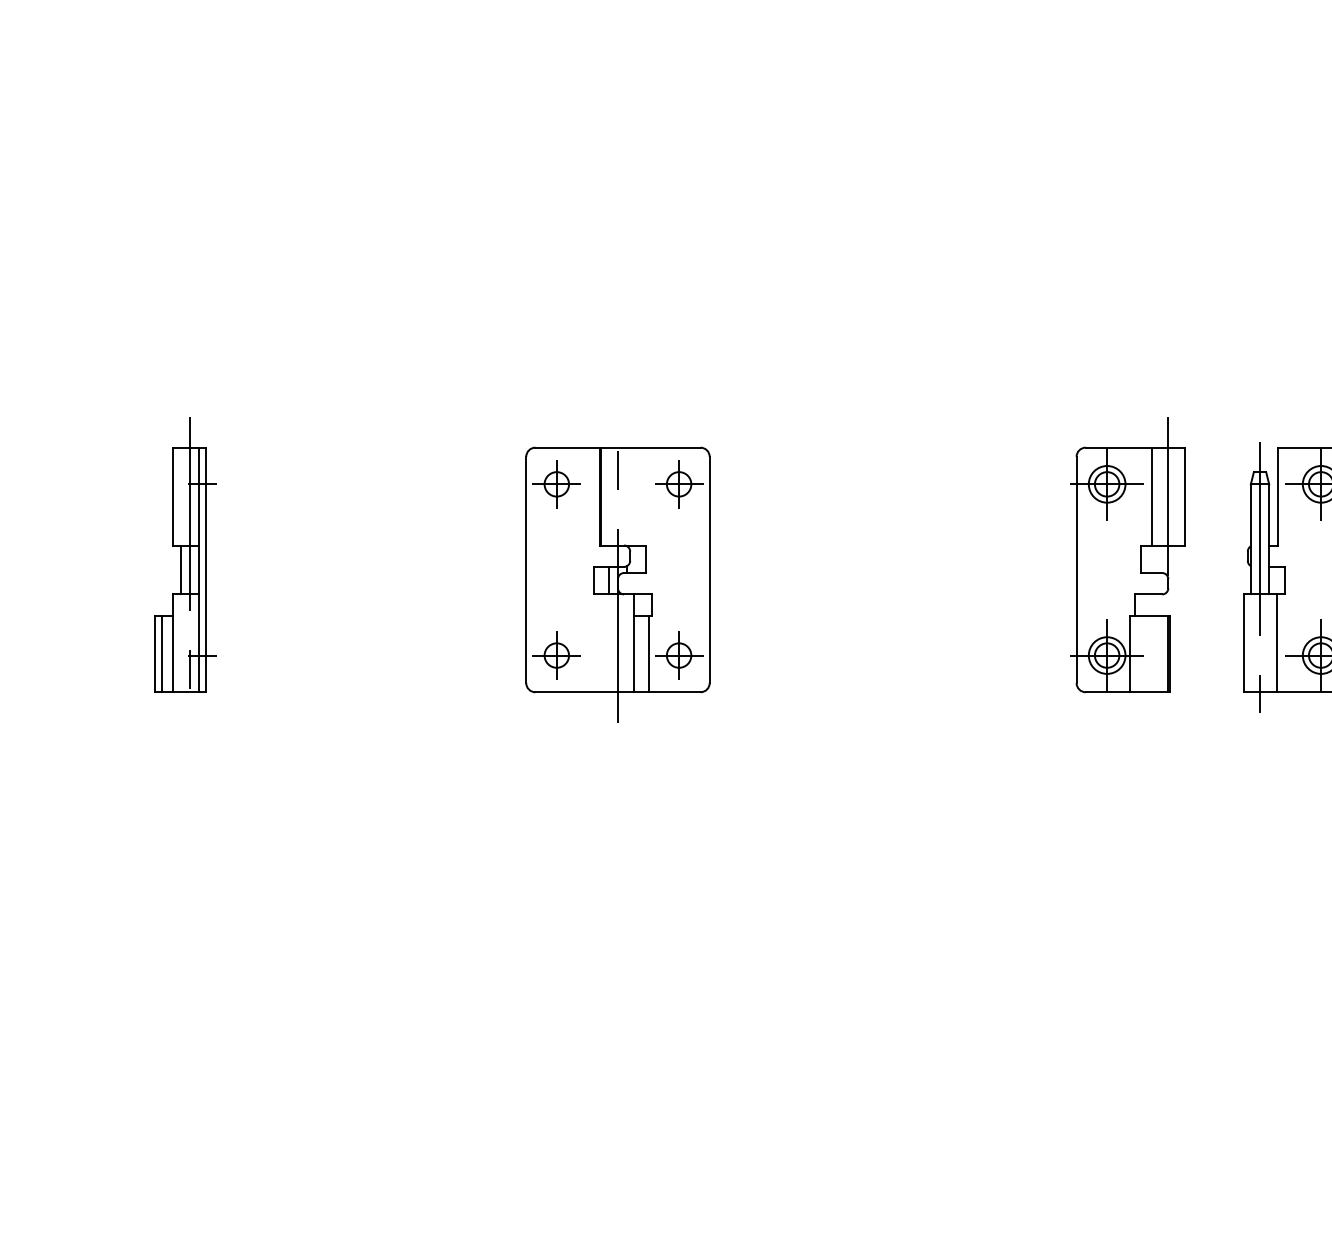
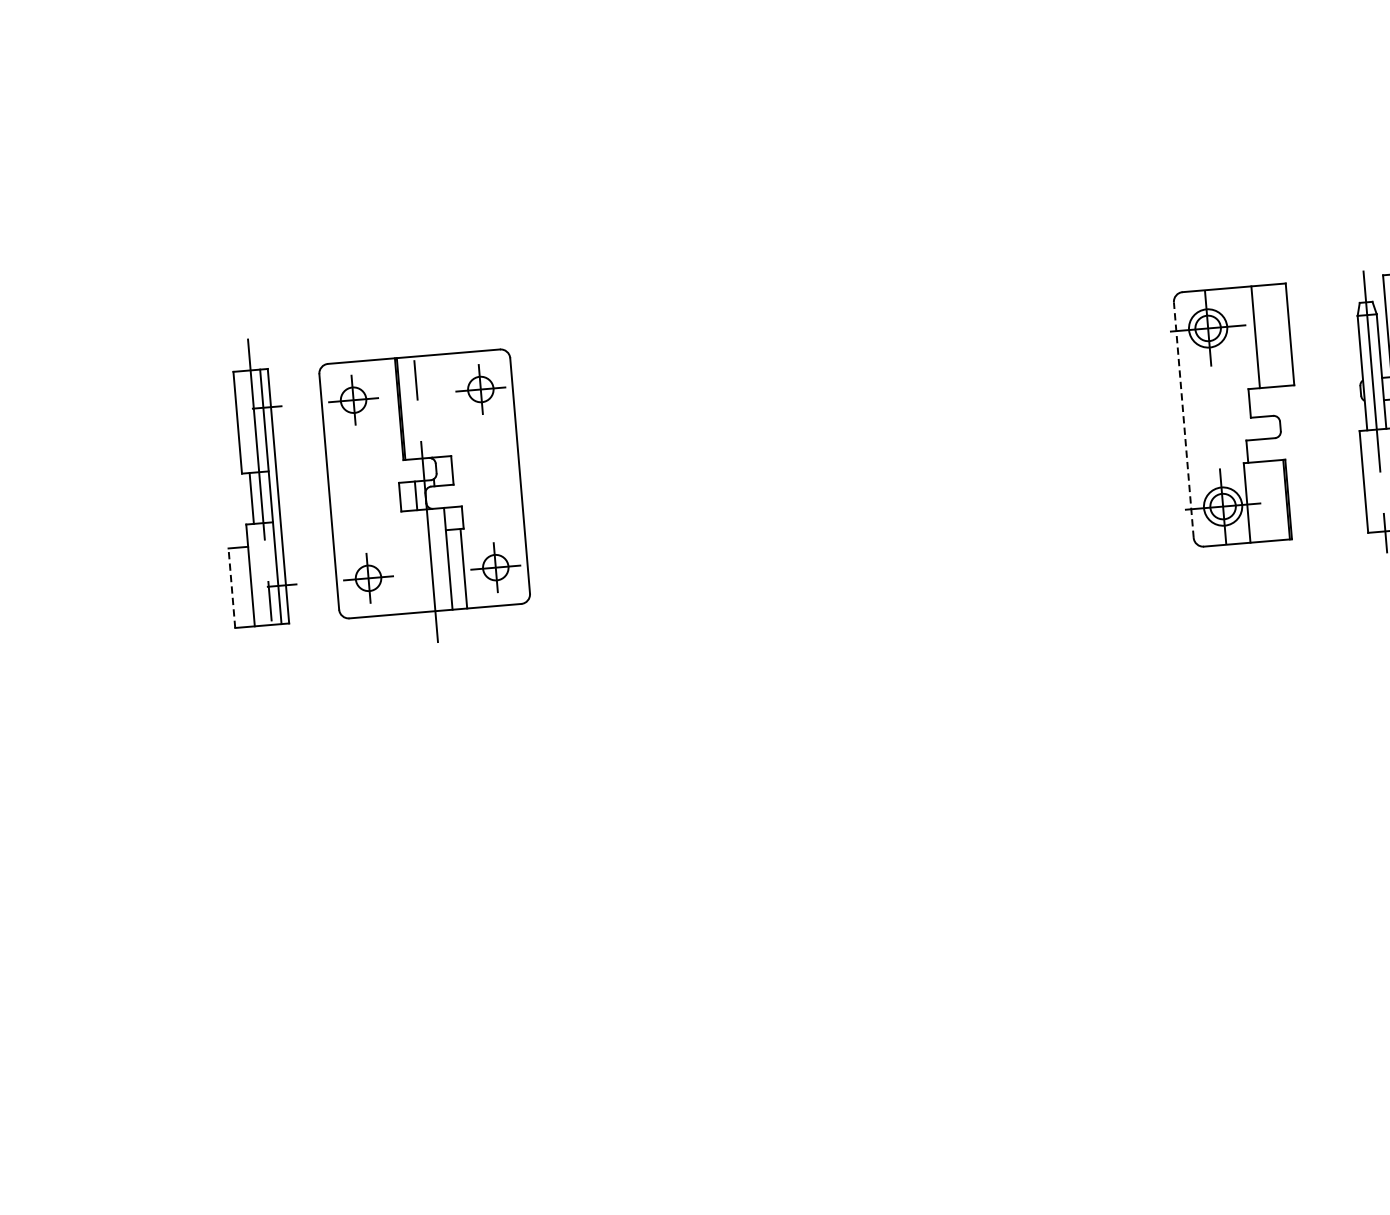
line: (1168, 496) -> (1273, 335), removed
line: (1076, 569) -> (1183, 419), solid -> dashed
part: (617, 584) -> (425, 499), moved
line: (154, 653) -> (231, 587), solid -> dashed
line: (161, 653) -> (239, 587), removed

